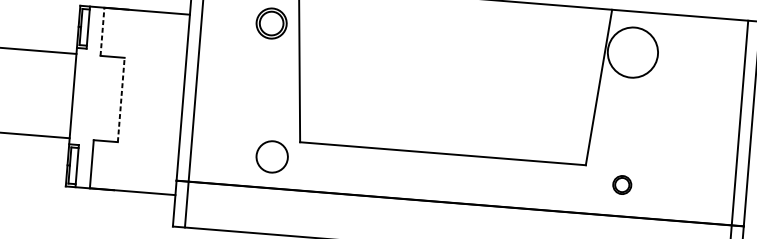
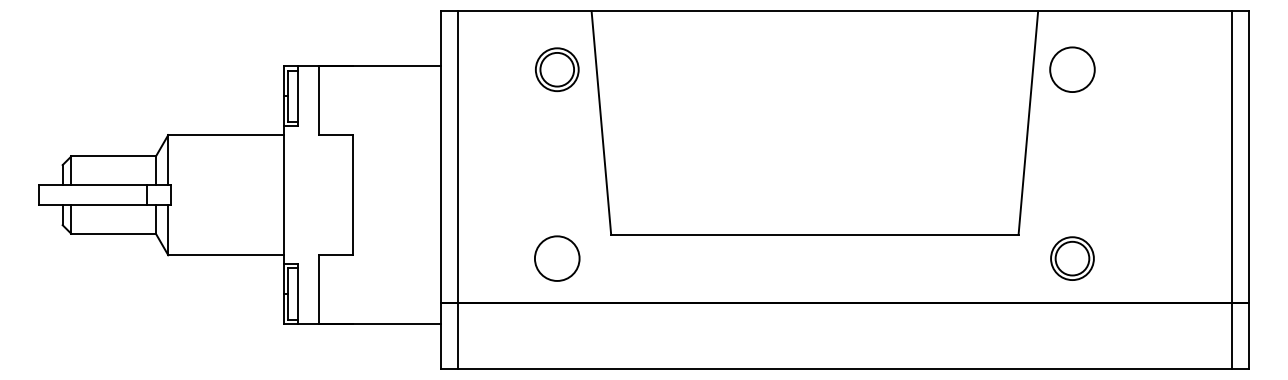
line: (102, 31) -> (318, 100), dashed -> solid
circle: (632, 52) -> (1072, 69), size x0.62
line: (121, 99) -> (352, 194), dashed -> solid
circle: (272, 156) -> (557, 258), moved
part: (622, 184) -> (1072, 258), size x1.67

